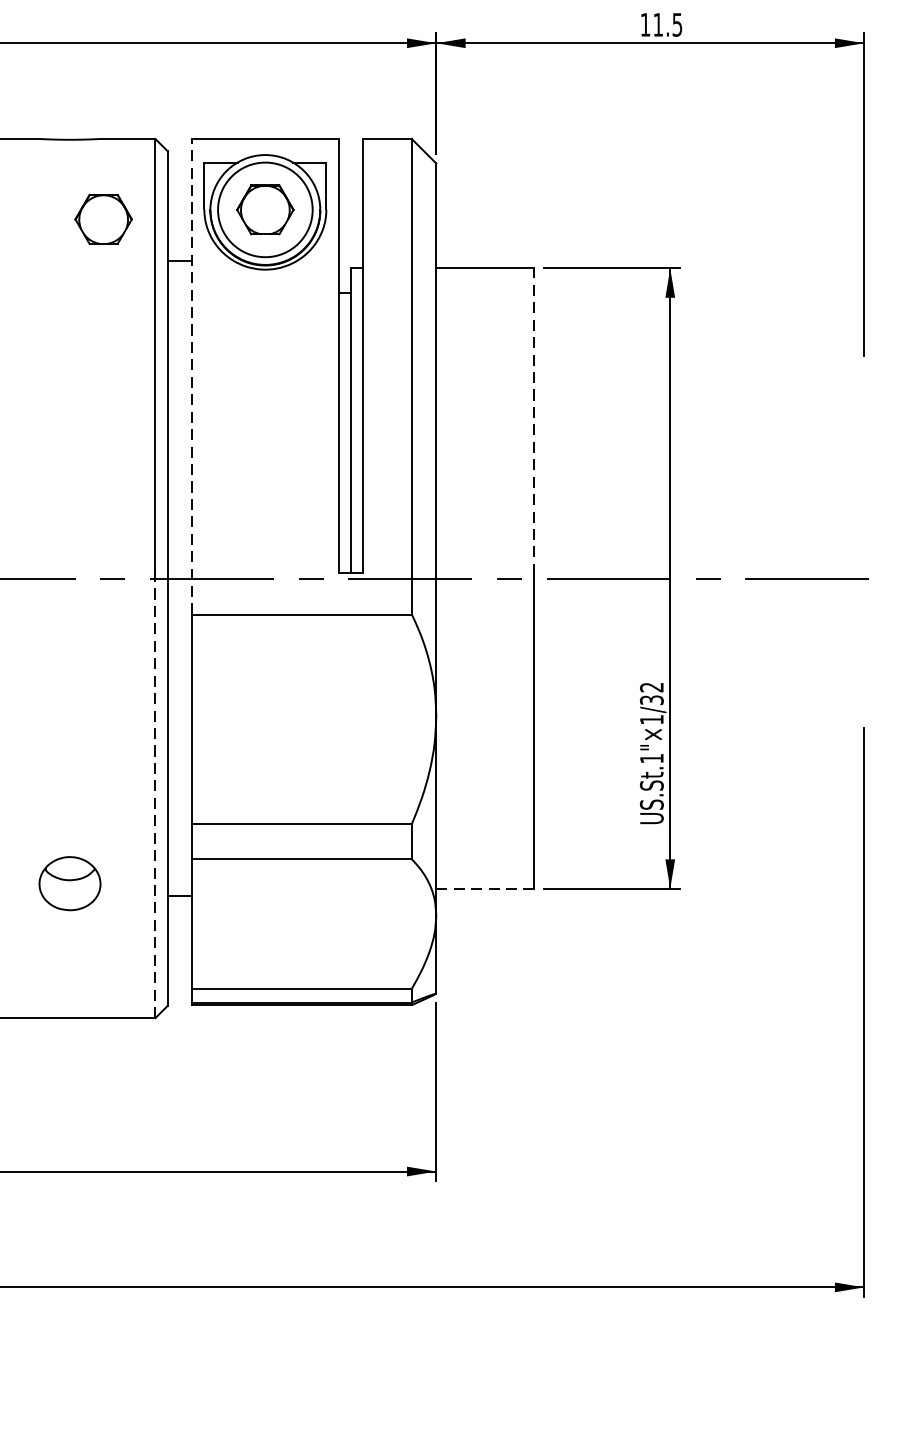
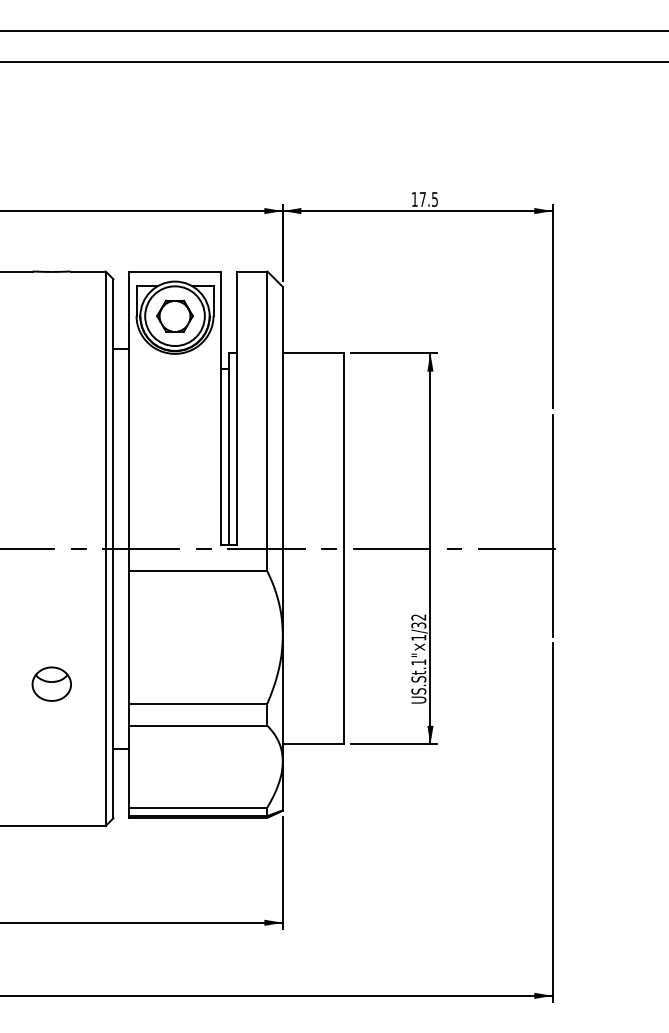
text: (657, 24) -> (422, 199), 11.5 -> 17.5
part: (102, 218) -> (72, 321), removed
line: (191, 376) -> (128, 421), dashed -> solid
line: (534, 421) -> (344, 449), dashed -> solid
line: (863, 541) -> (552, 525), added
line: (155, 795) -> (105, 685), dashed -> solid
part: (69, 882) -> (51, 683), moved
line: (484, 888) -> (313, 744), dashed -> solid

